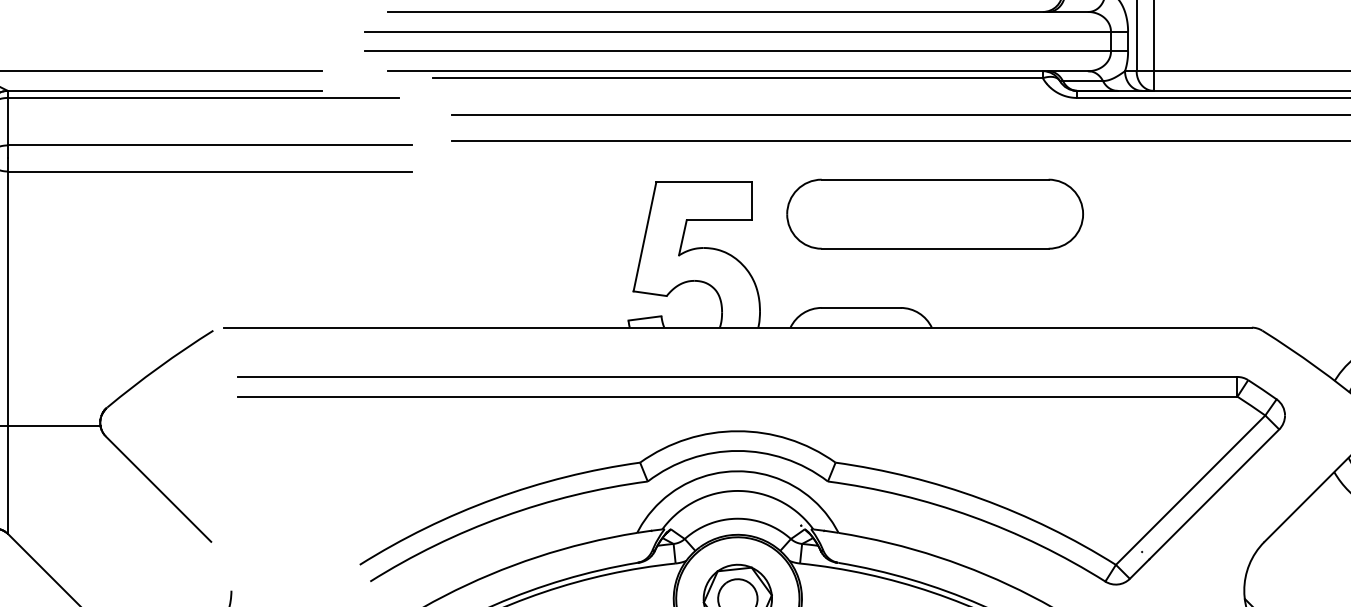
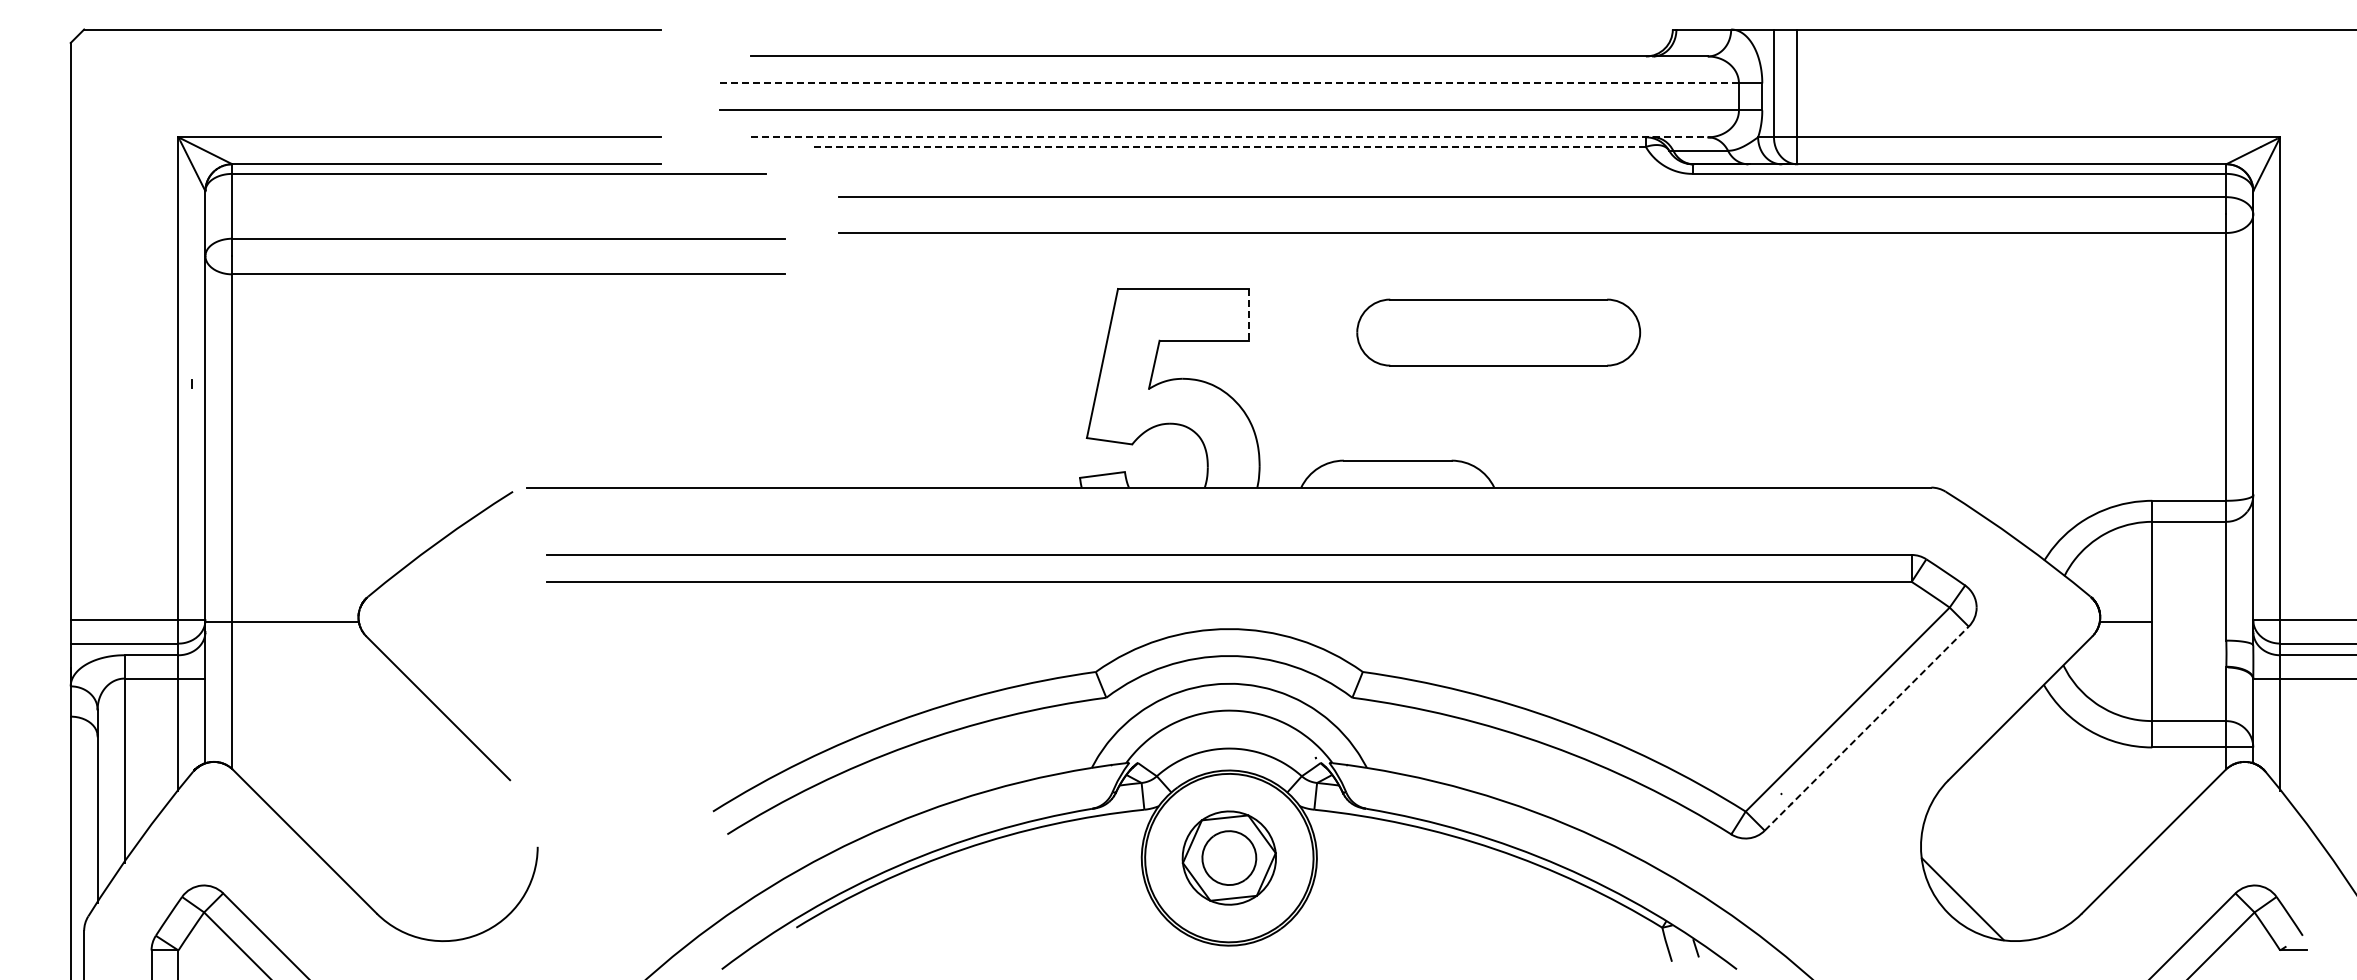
line: (737, 31) -> (1229, 83), solid -> dashed
line: (737, 71) -> (1229, 137), solid -> dashed
line: (737, 77) -> (1229, 146), solid -> dashed
line: (752, 200) -> (1249, 314), solid -> dashed
part: (934, 214) -> (1498, 332), size x0.7
line: (1205, 504) -> (1867, 728), solid -> dashed

